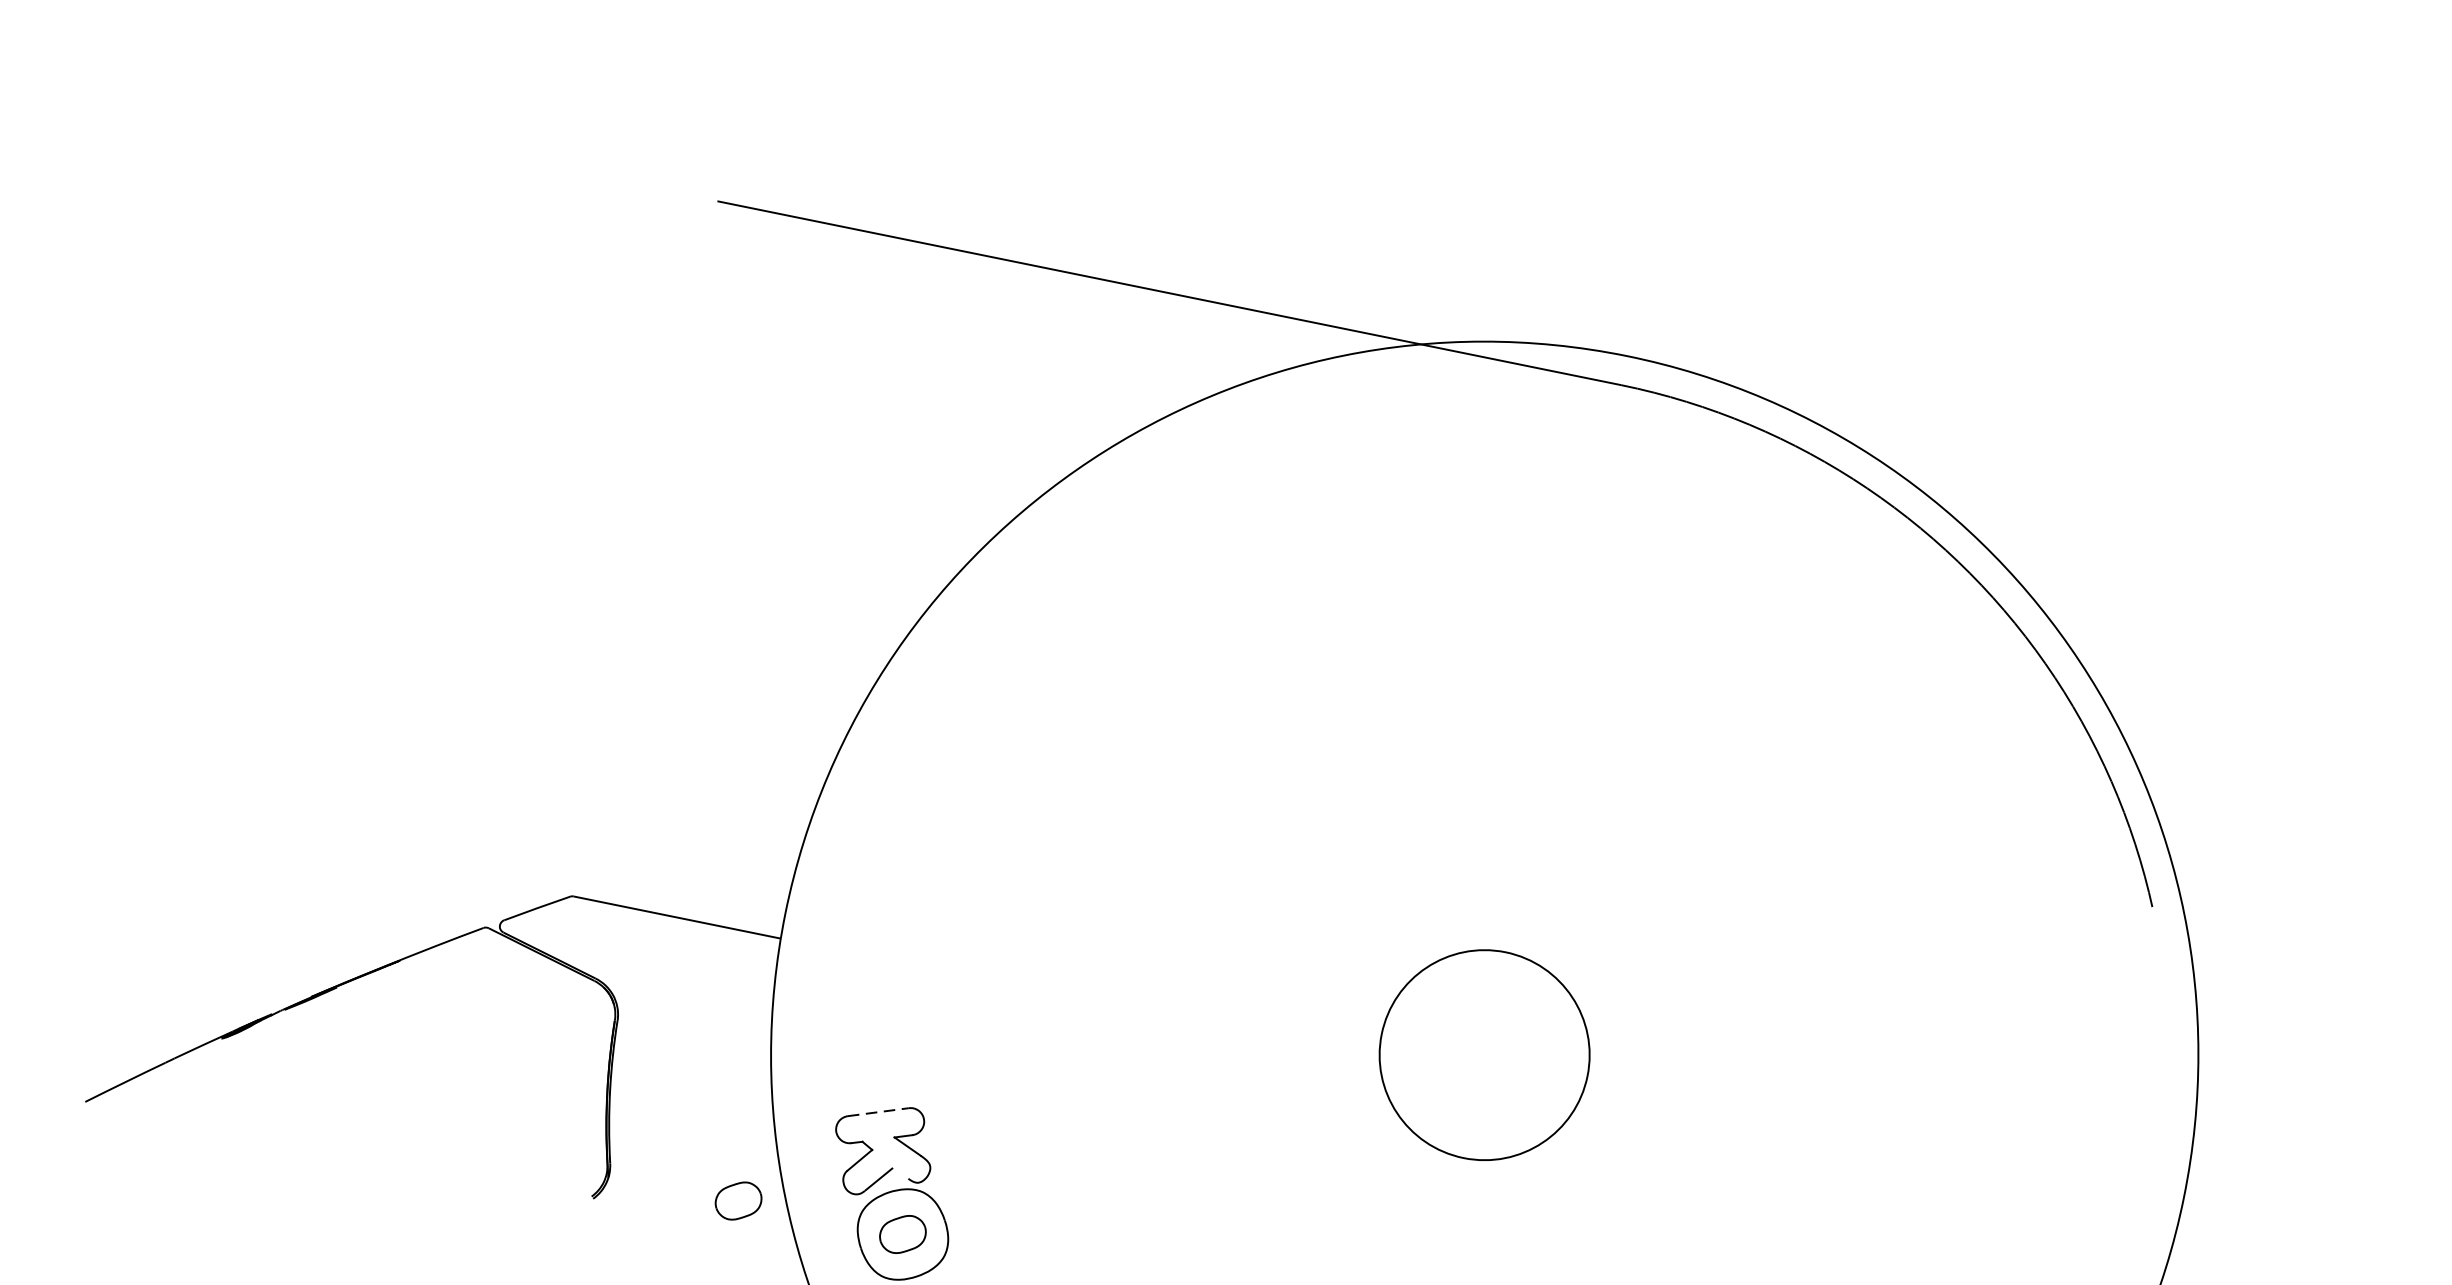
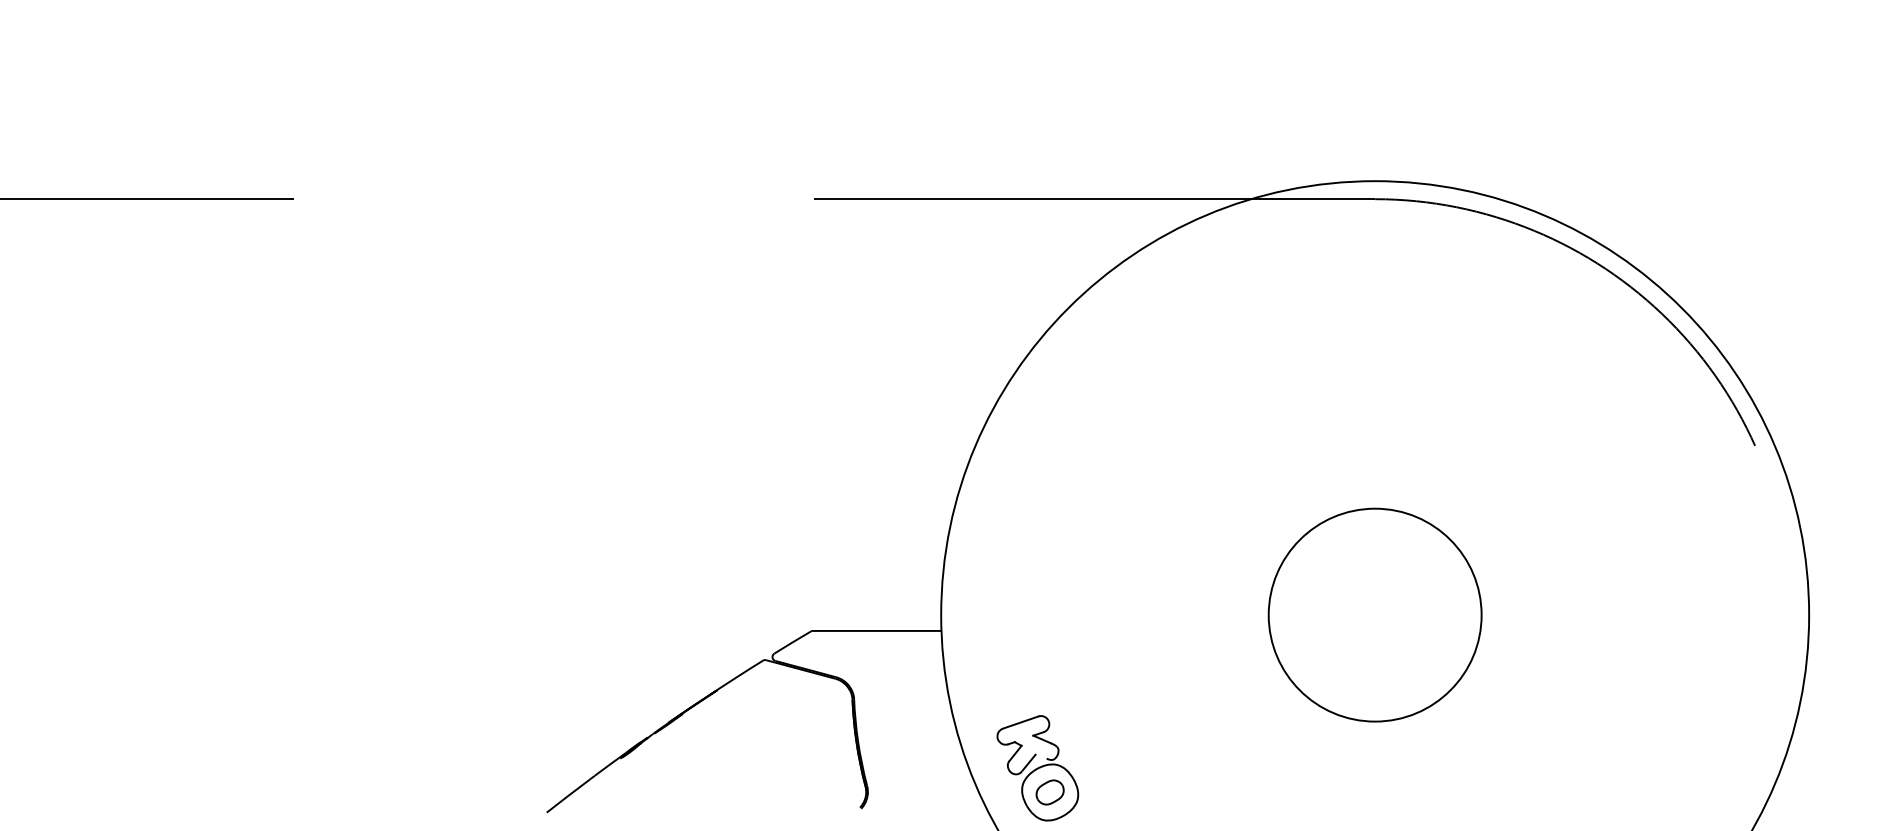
circle: (1483, 1054) -> (1374, 614), size x1.67
line: (878, 1111) -> (1020, 722), dashed -> solid
part: (737, 1200) -> (947, 792), removed

